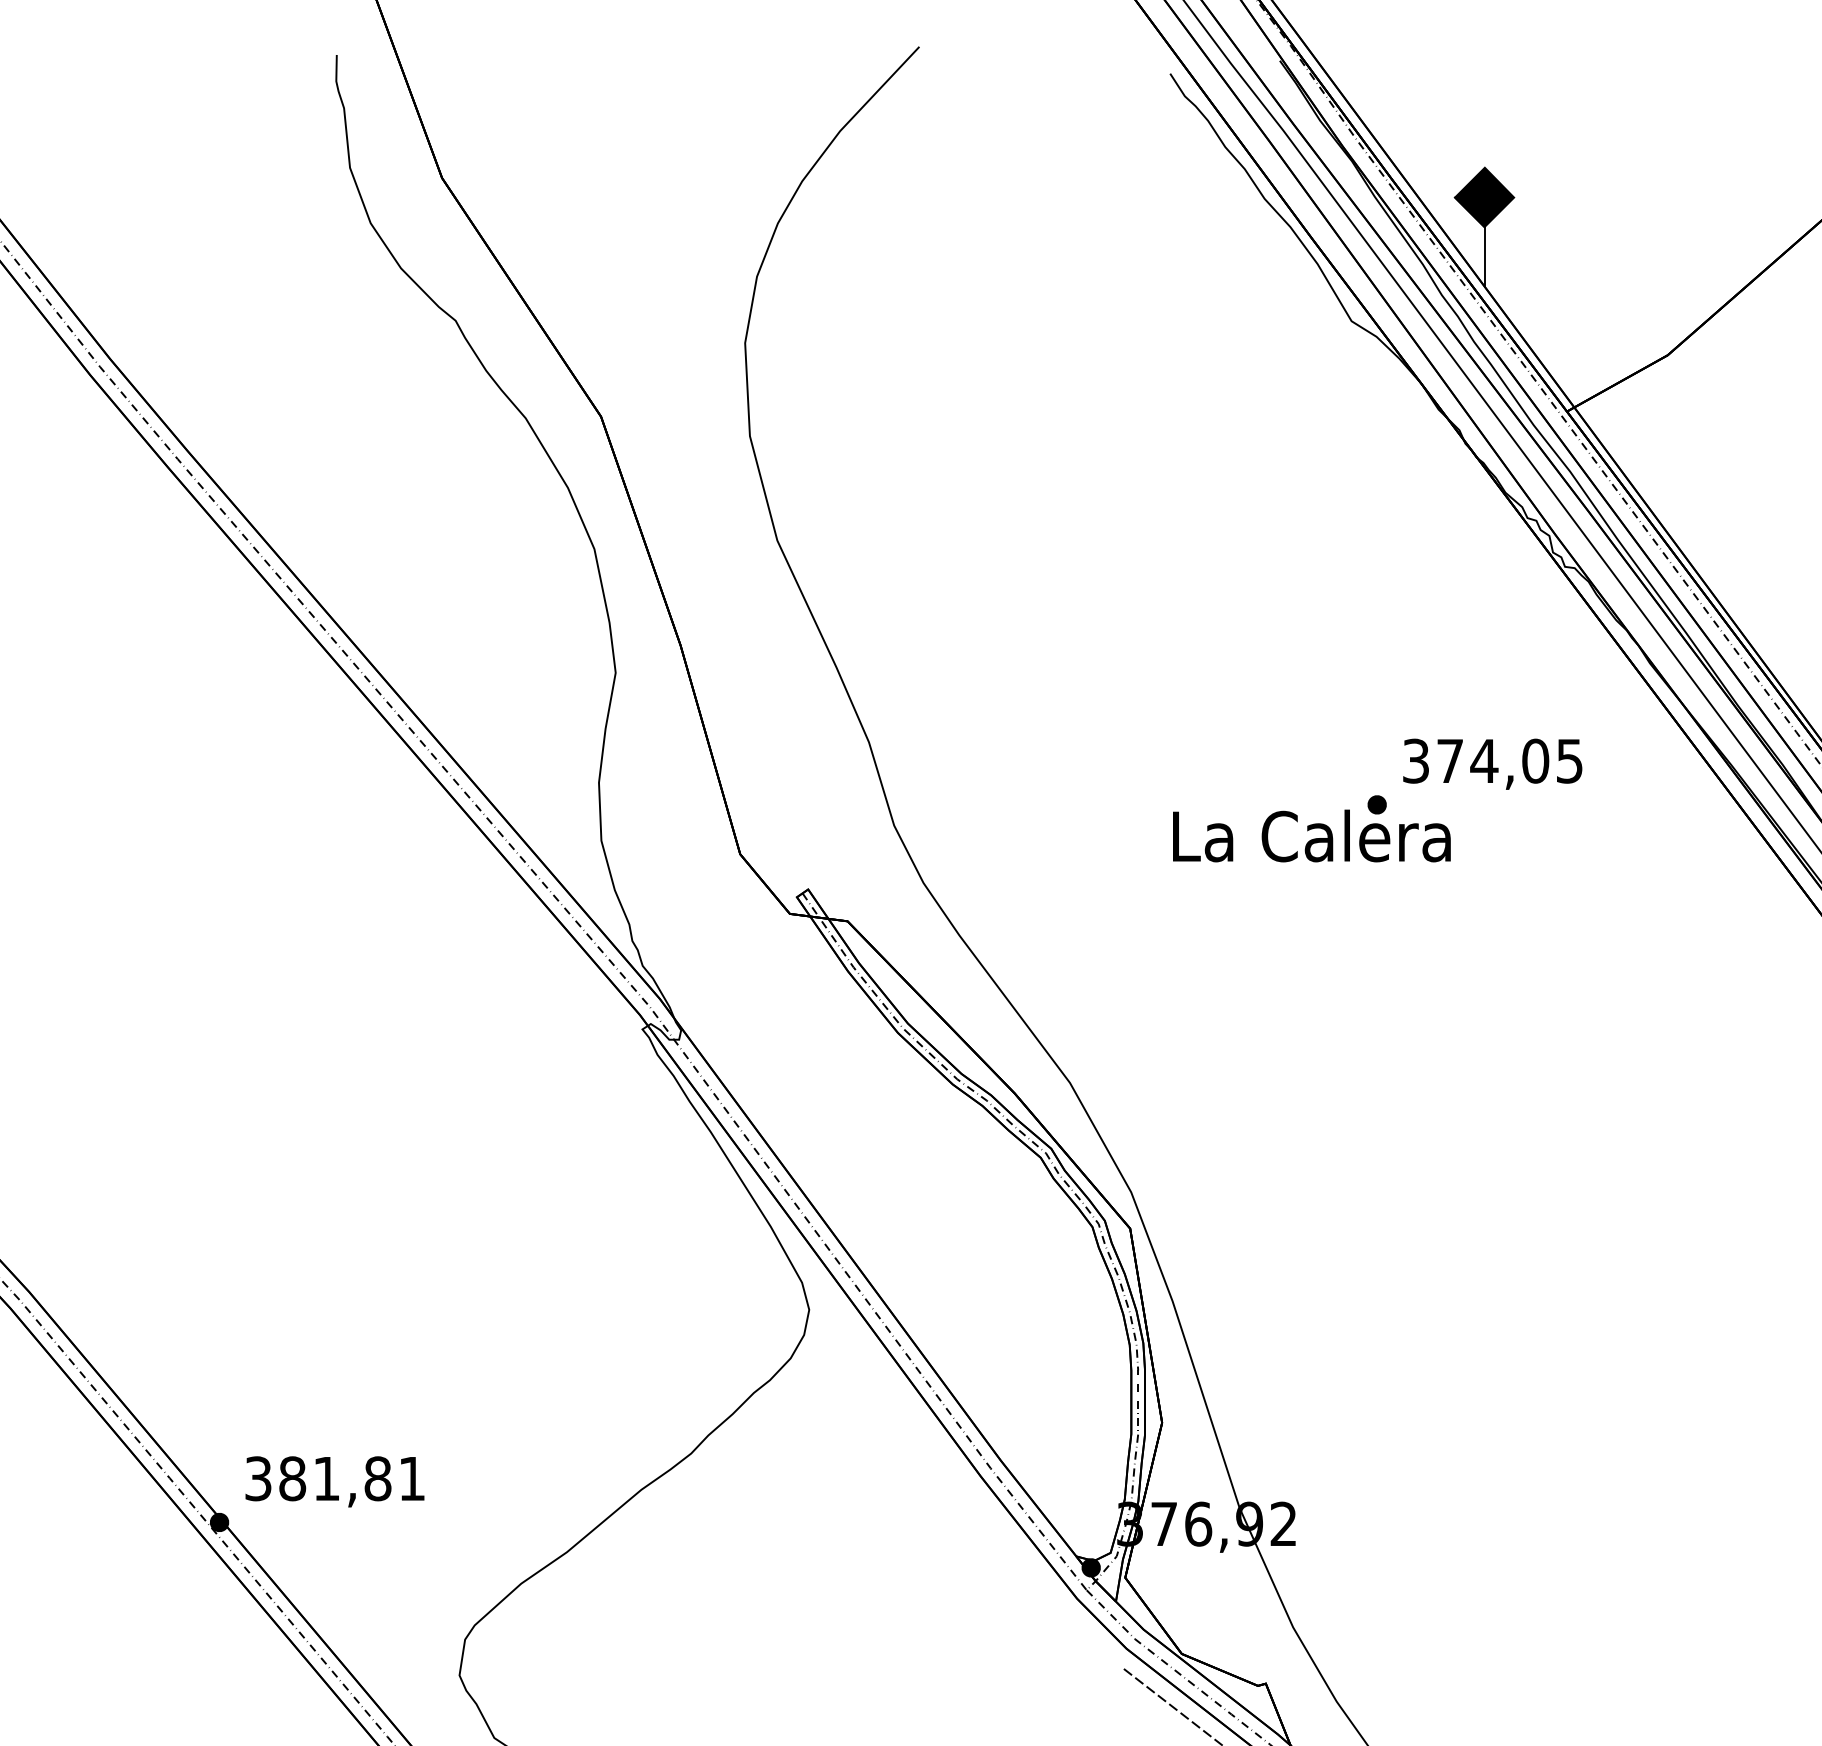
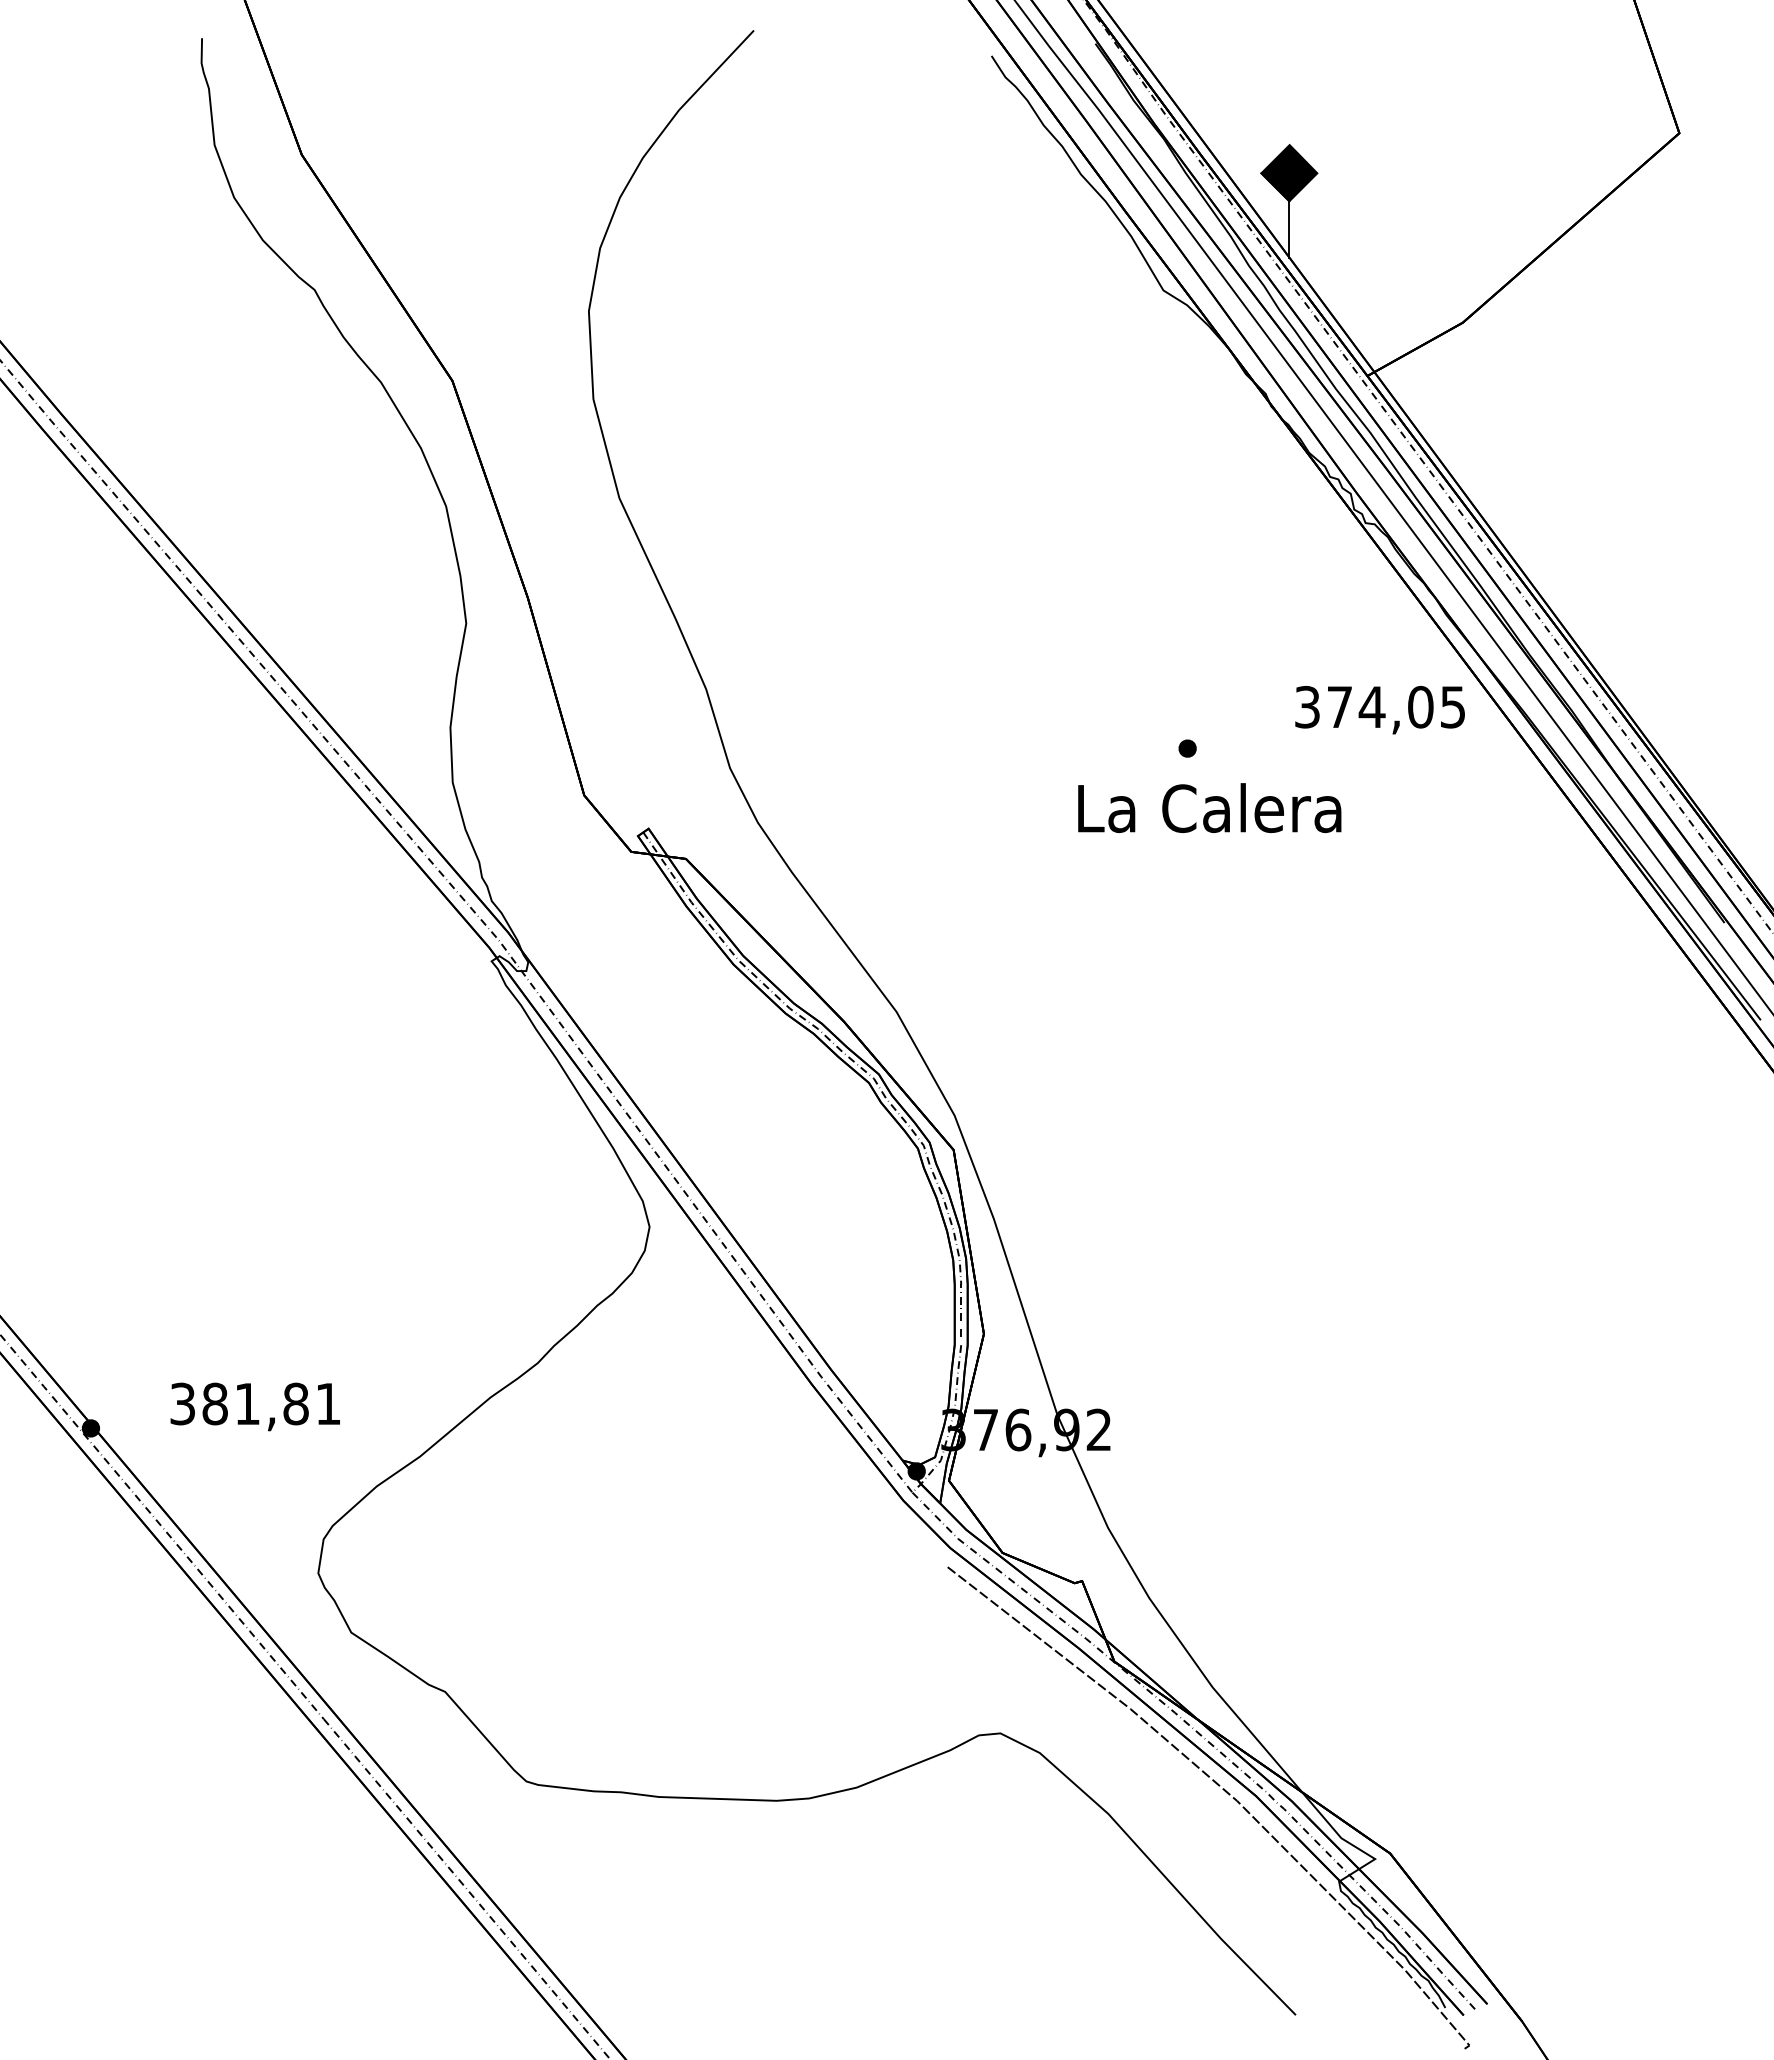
text: (1492, 764) -> (1379, 710), moved
text: (1311, 835) -> (1209, 807), moved
text: (334, 1481) -> (254, 1406), moved

